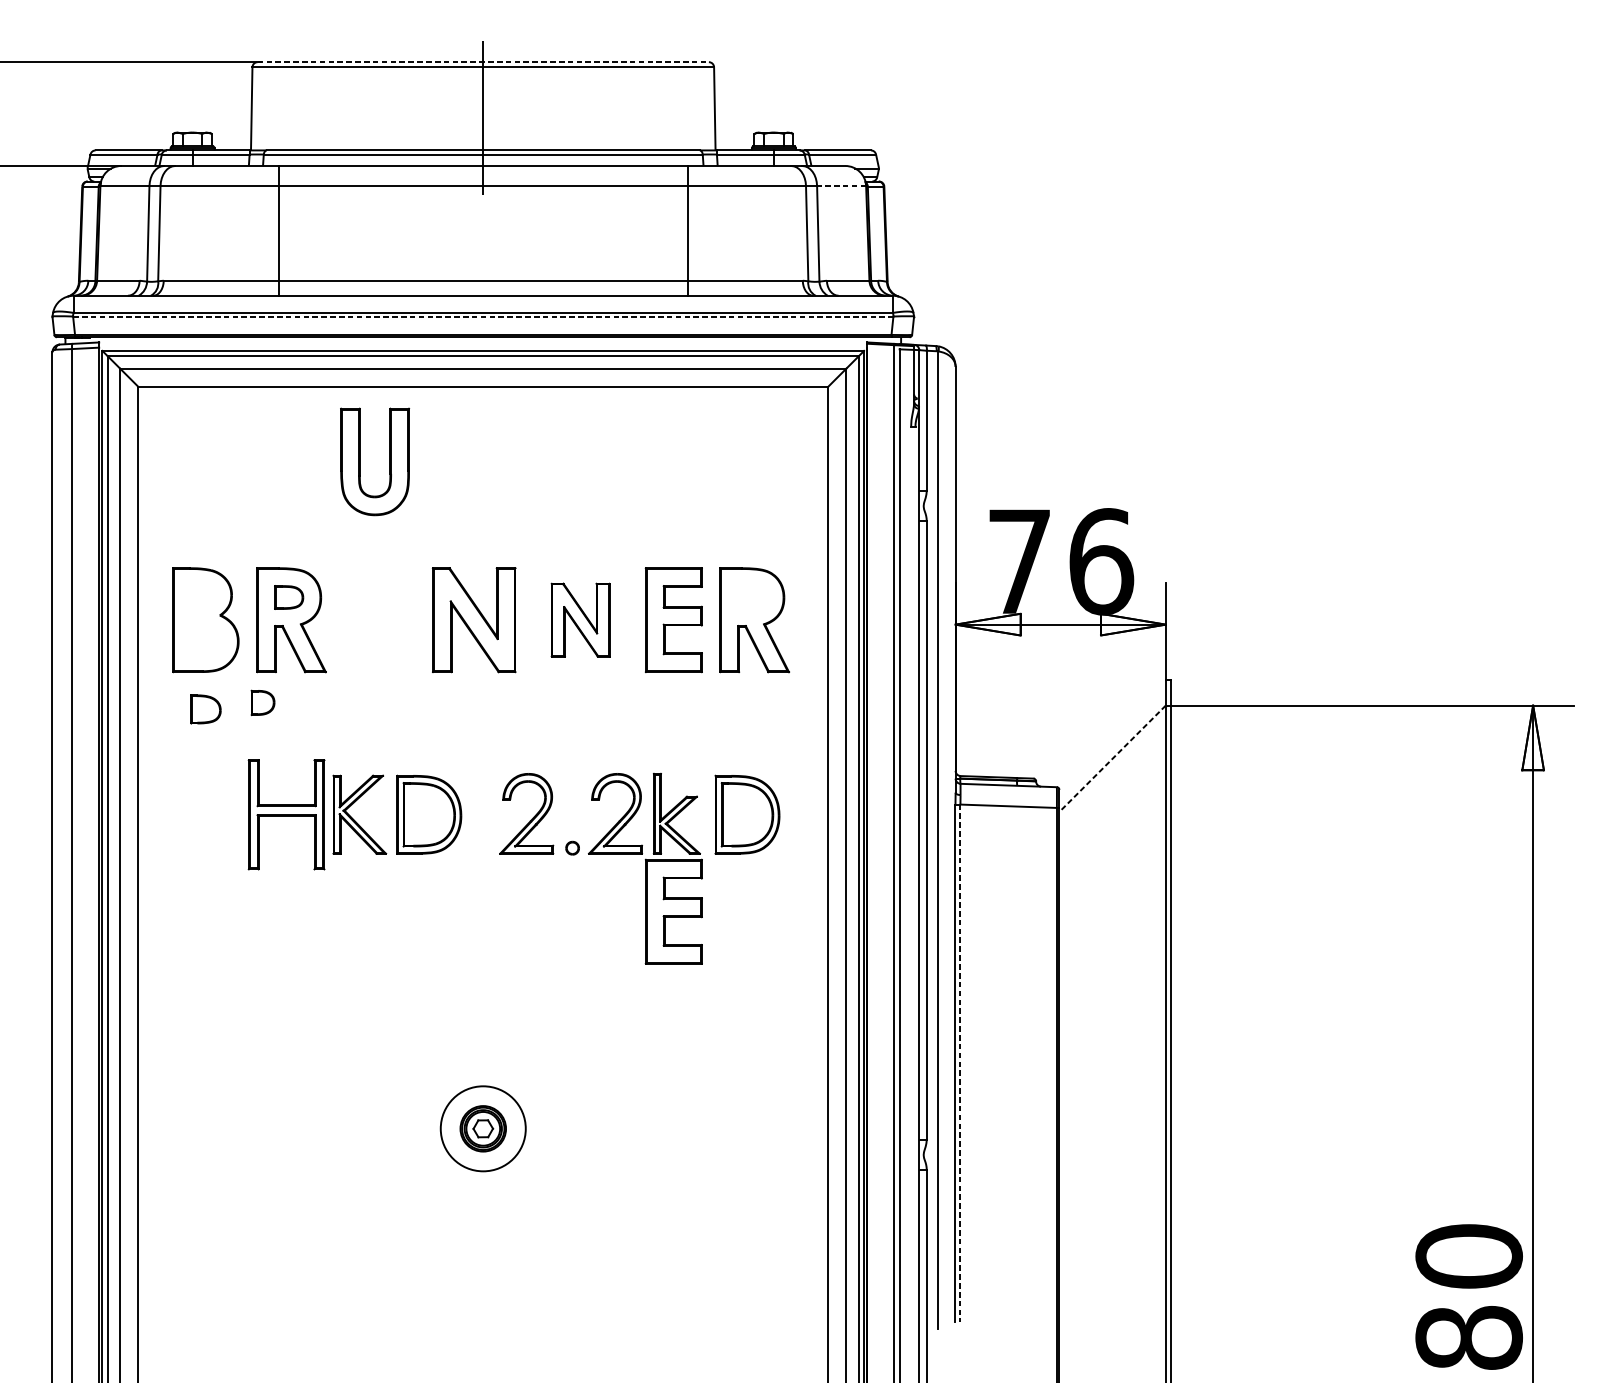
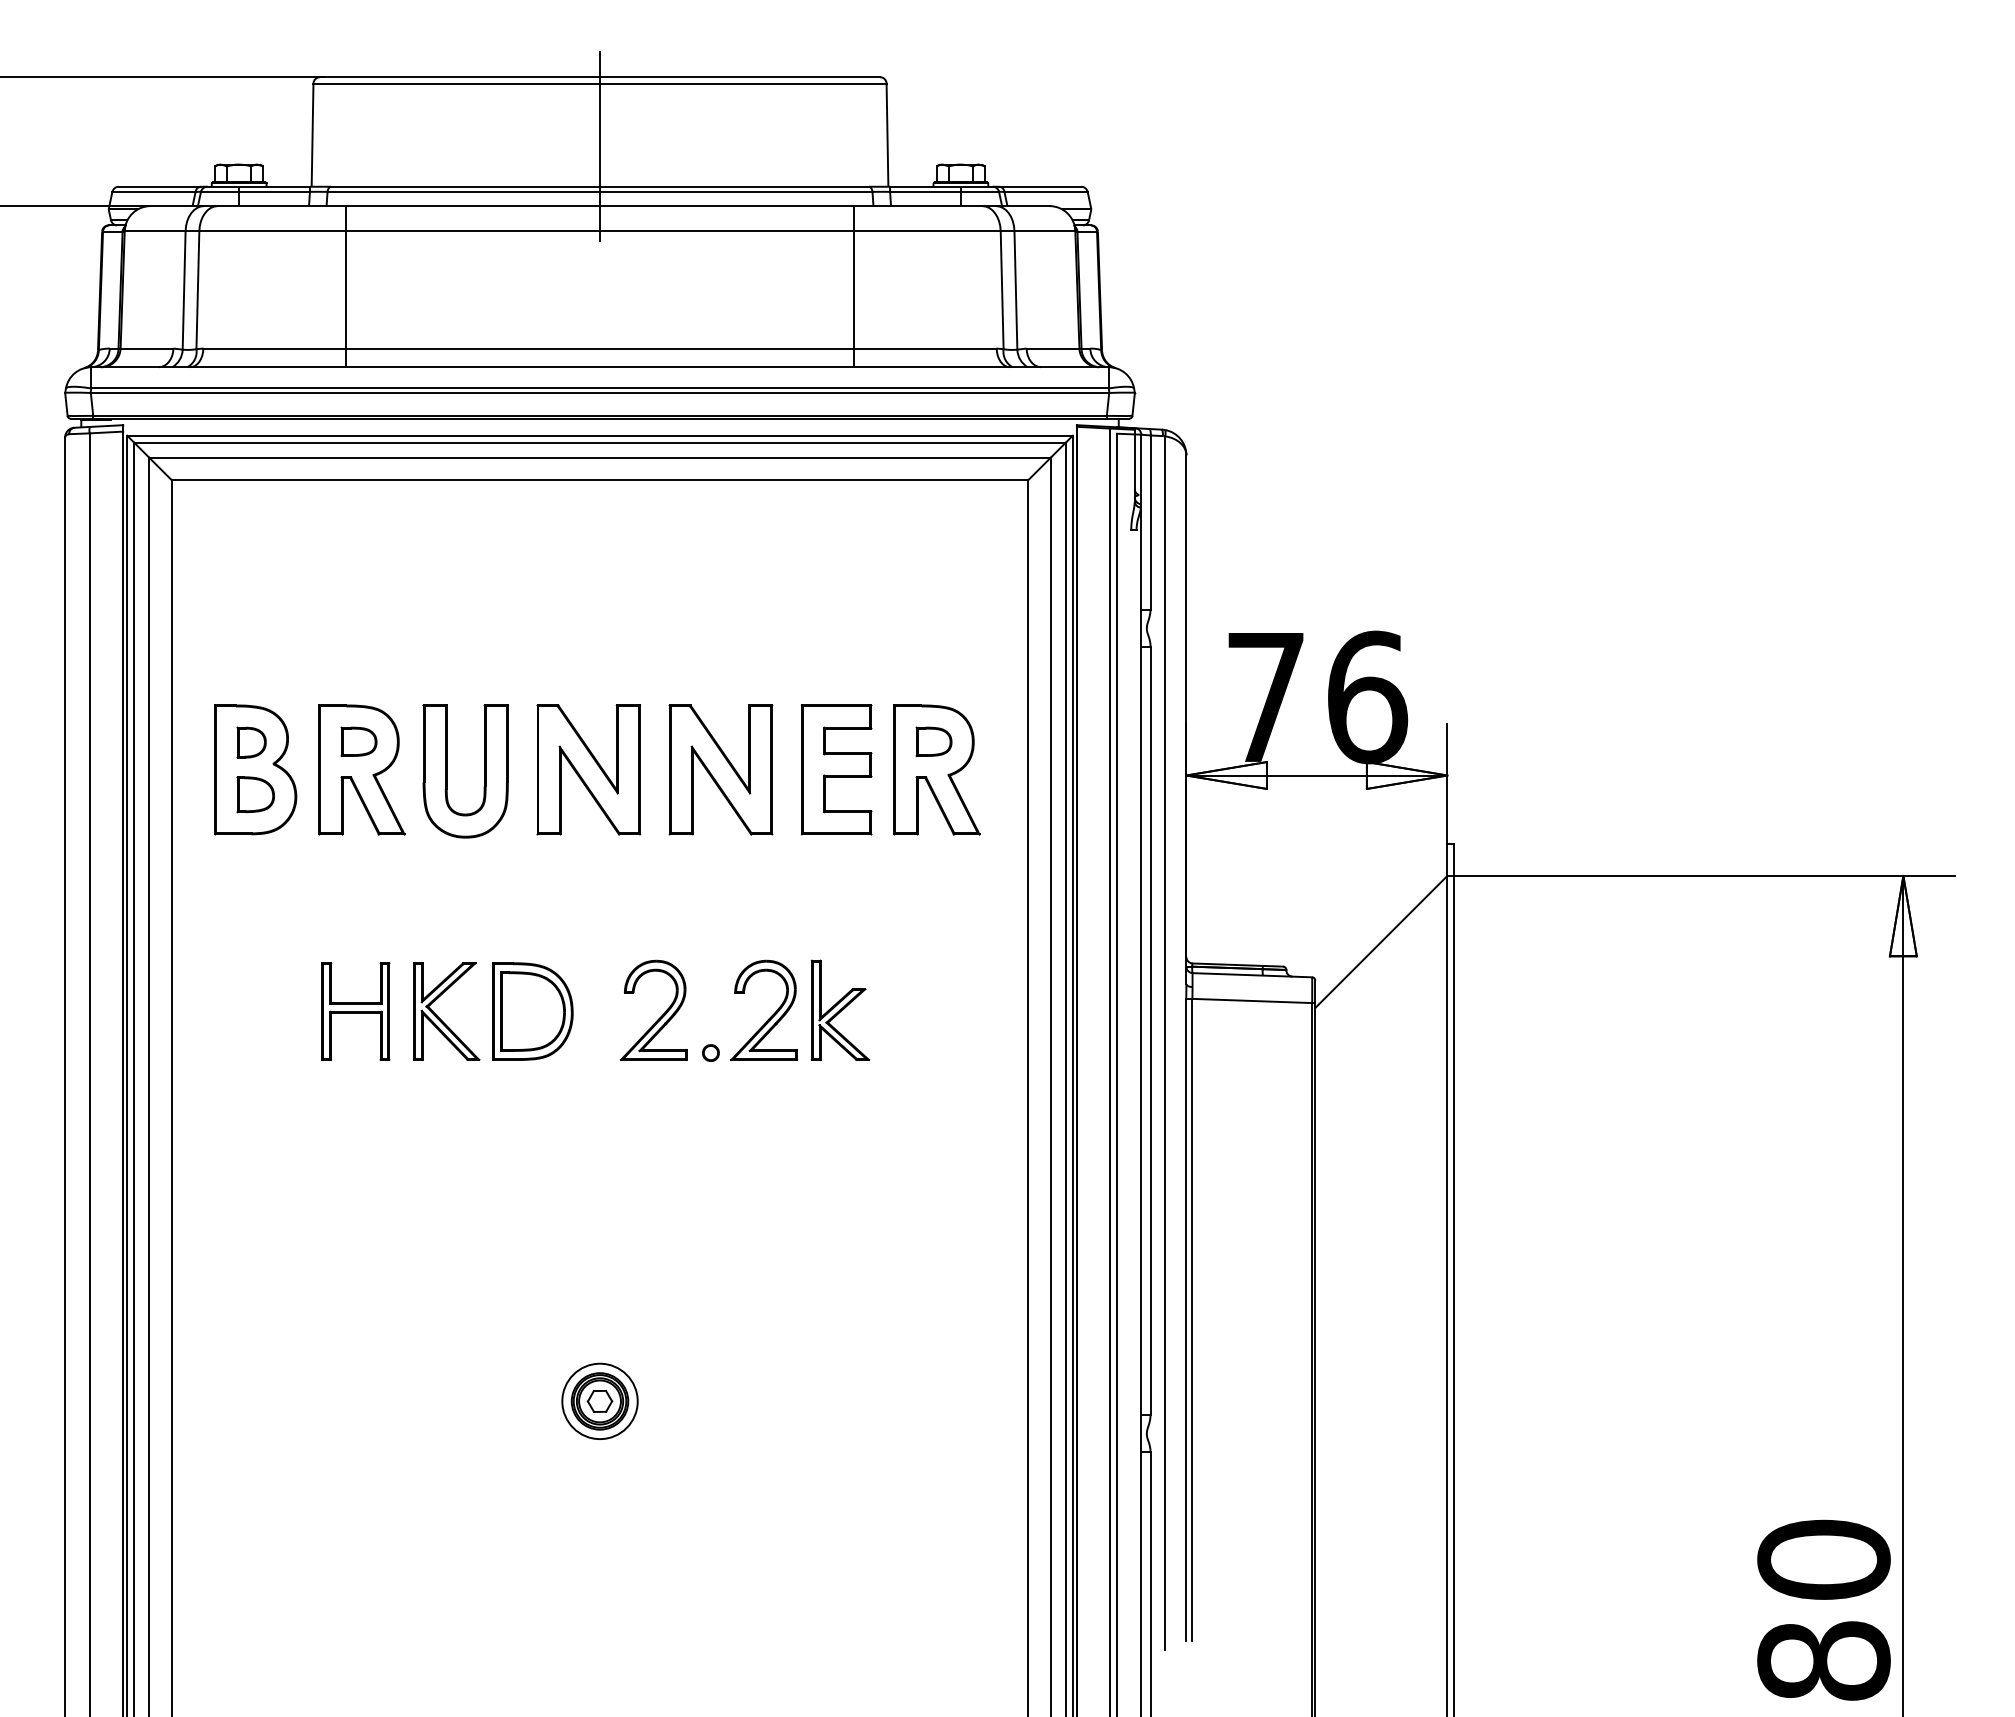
line: (483, 62) -> (600, 77), dashed -> solid
line: (841, 185) -> (1044, 230), dashed -> solid
line: (483, 316) -> (600, 392), dashed -> solid
part: (360, 461) -> (447, 771), moved
part: (751, 597) -> (933, 741), added
part: (580, 619) -> (720, 769), size x1.43
part: (262, 702) -> (251, 742), moved
part: (205, 709) -> (255, 794), moved
line: (1111, 759) -> (1380, 942), dashed -> solid
part: (286, 814) -> (355, 1011), size x0.71
part: (747, 814) -> (927, 1011), removed
part: (673, 911) -> (836, 1131), removed
line: (960, 1062) -> (1192, 1319), dashed -> solid
circle: (482, 1128) -> (599, 1401), size x0.71

